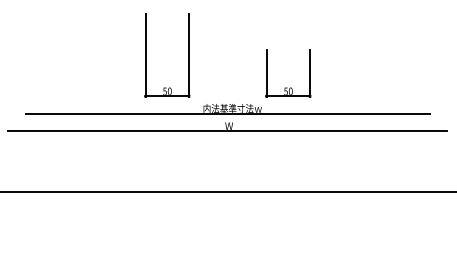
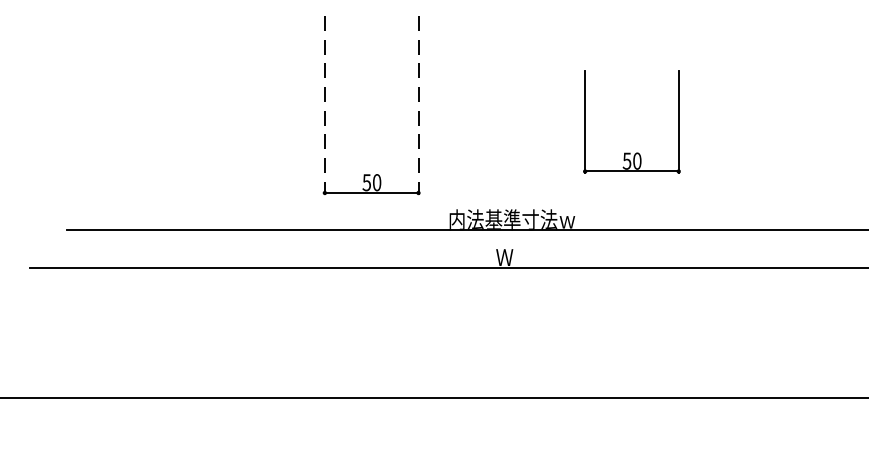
line: (145, 55) -> (324, 105), solid -> dashed
line: (189, 55) -> (419, 105), solid -> dashed
part: (287, 87) -> (630, 152), moved

